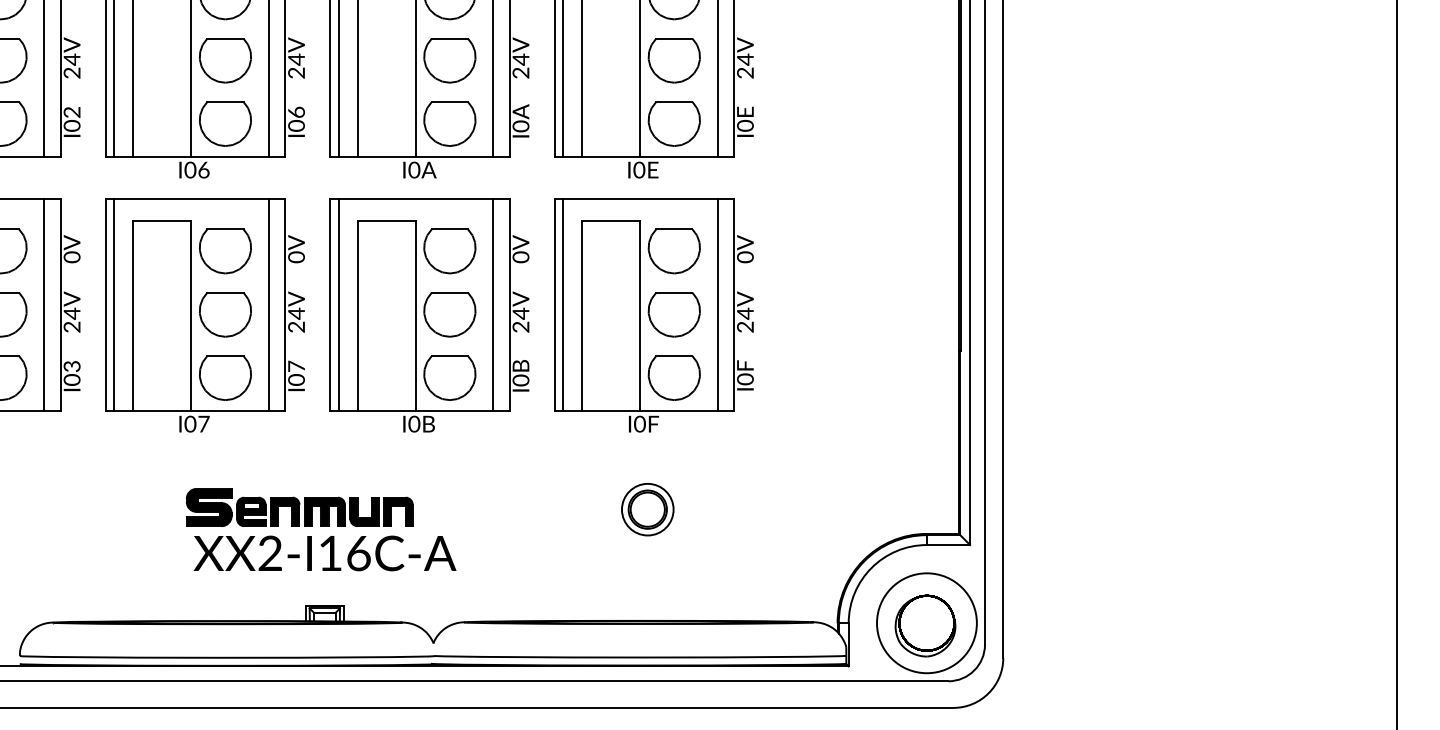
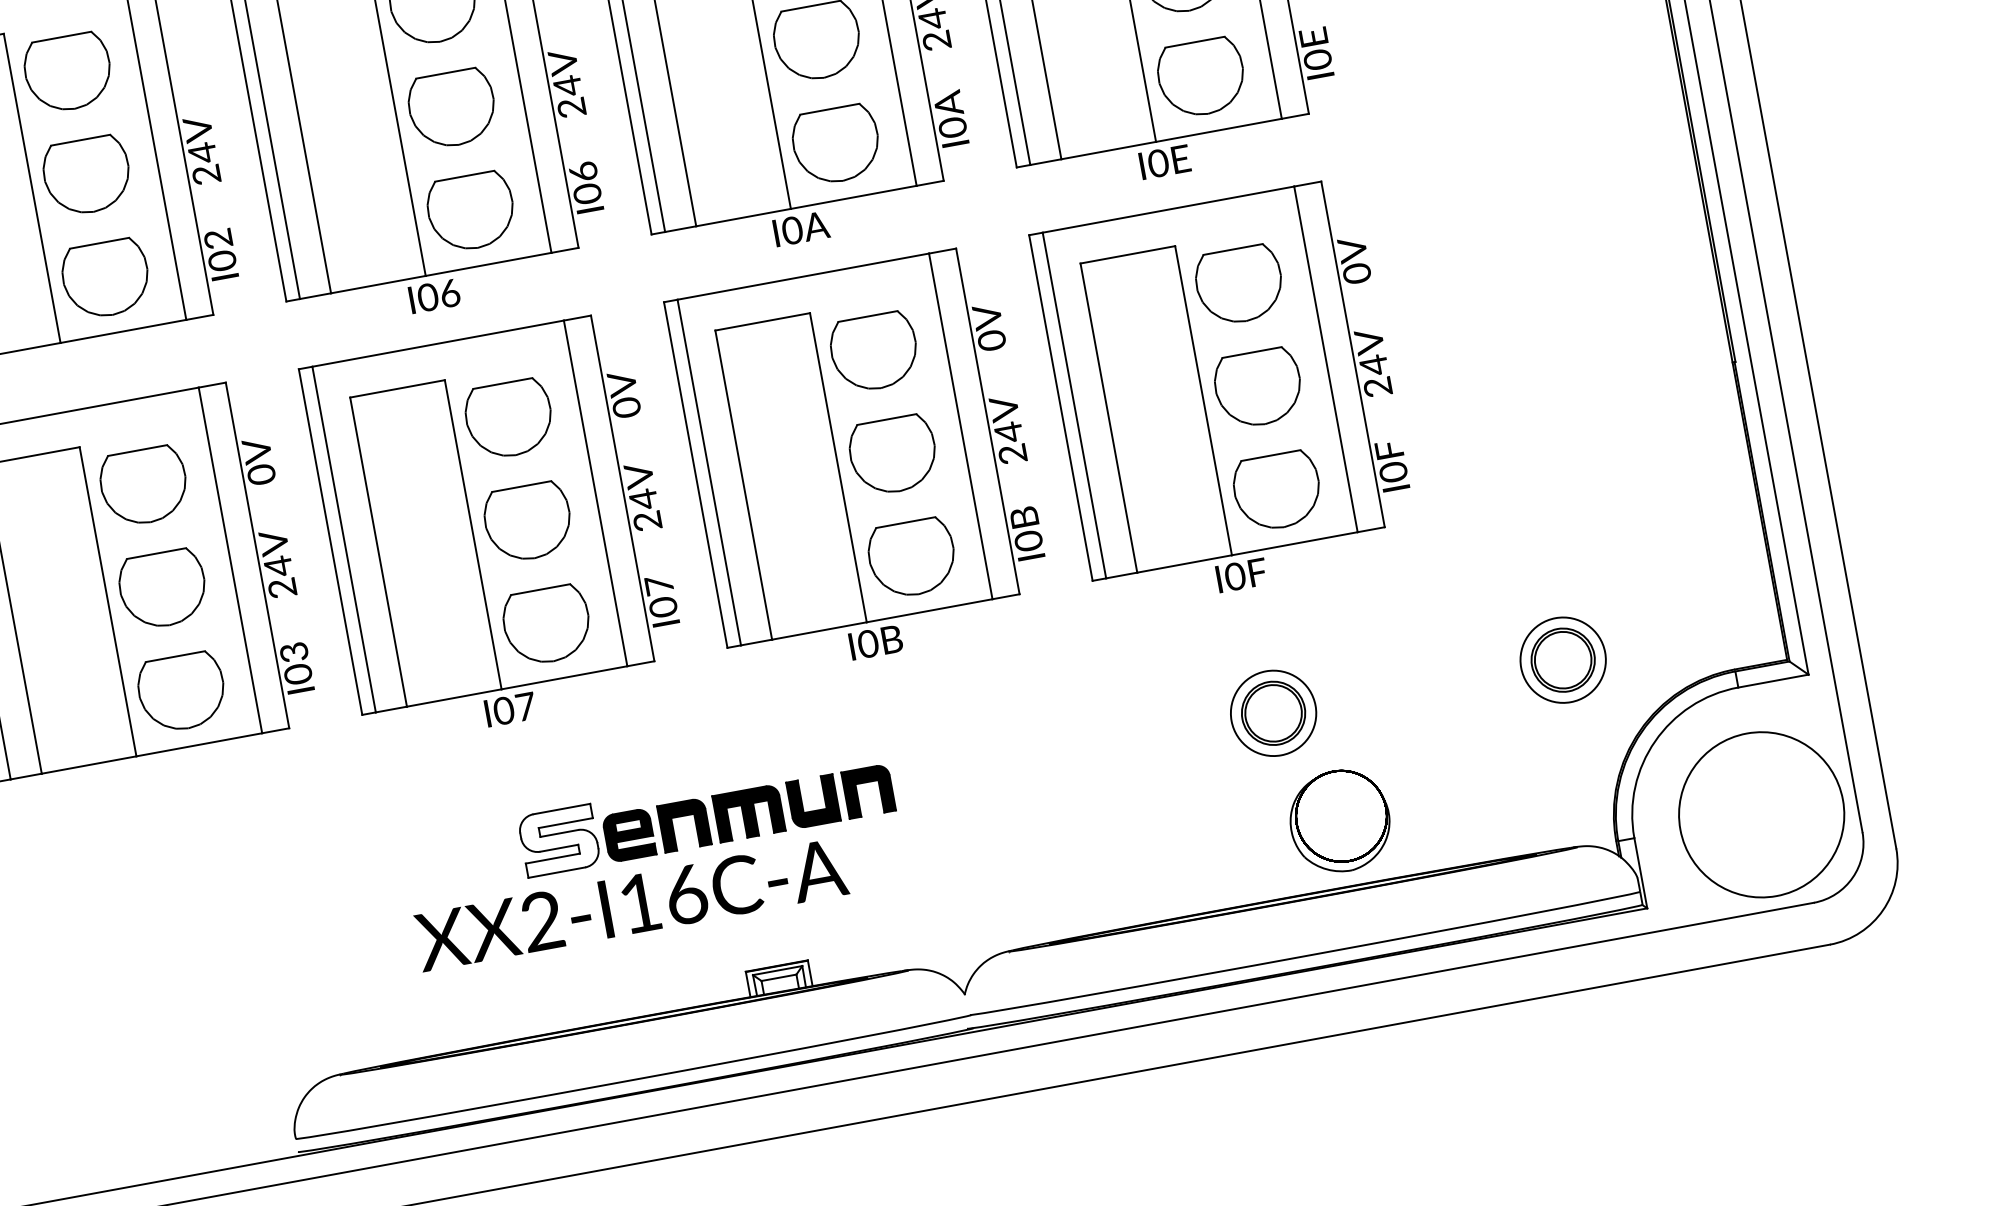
fill: (208, 507) -> (558, 840), removed
part: (825, 509) -> (1562, 660), added
text: (324, 553) -> (630, 905), moved
part: (925, 625) -> (1339, 820), moved

